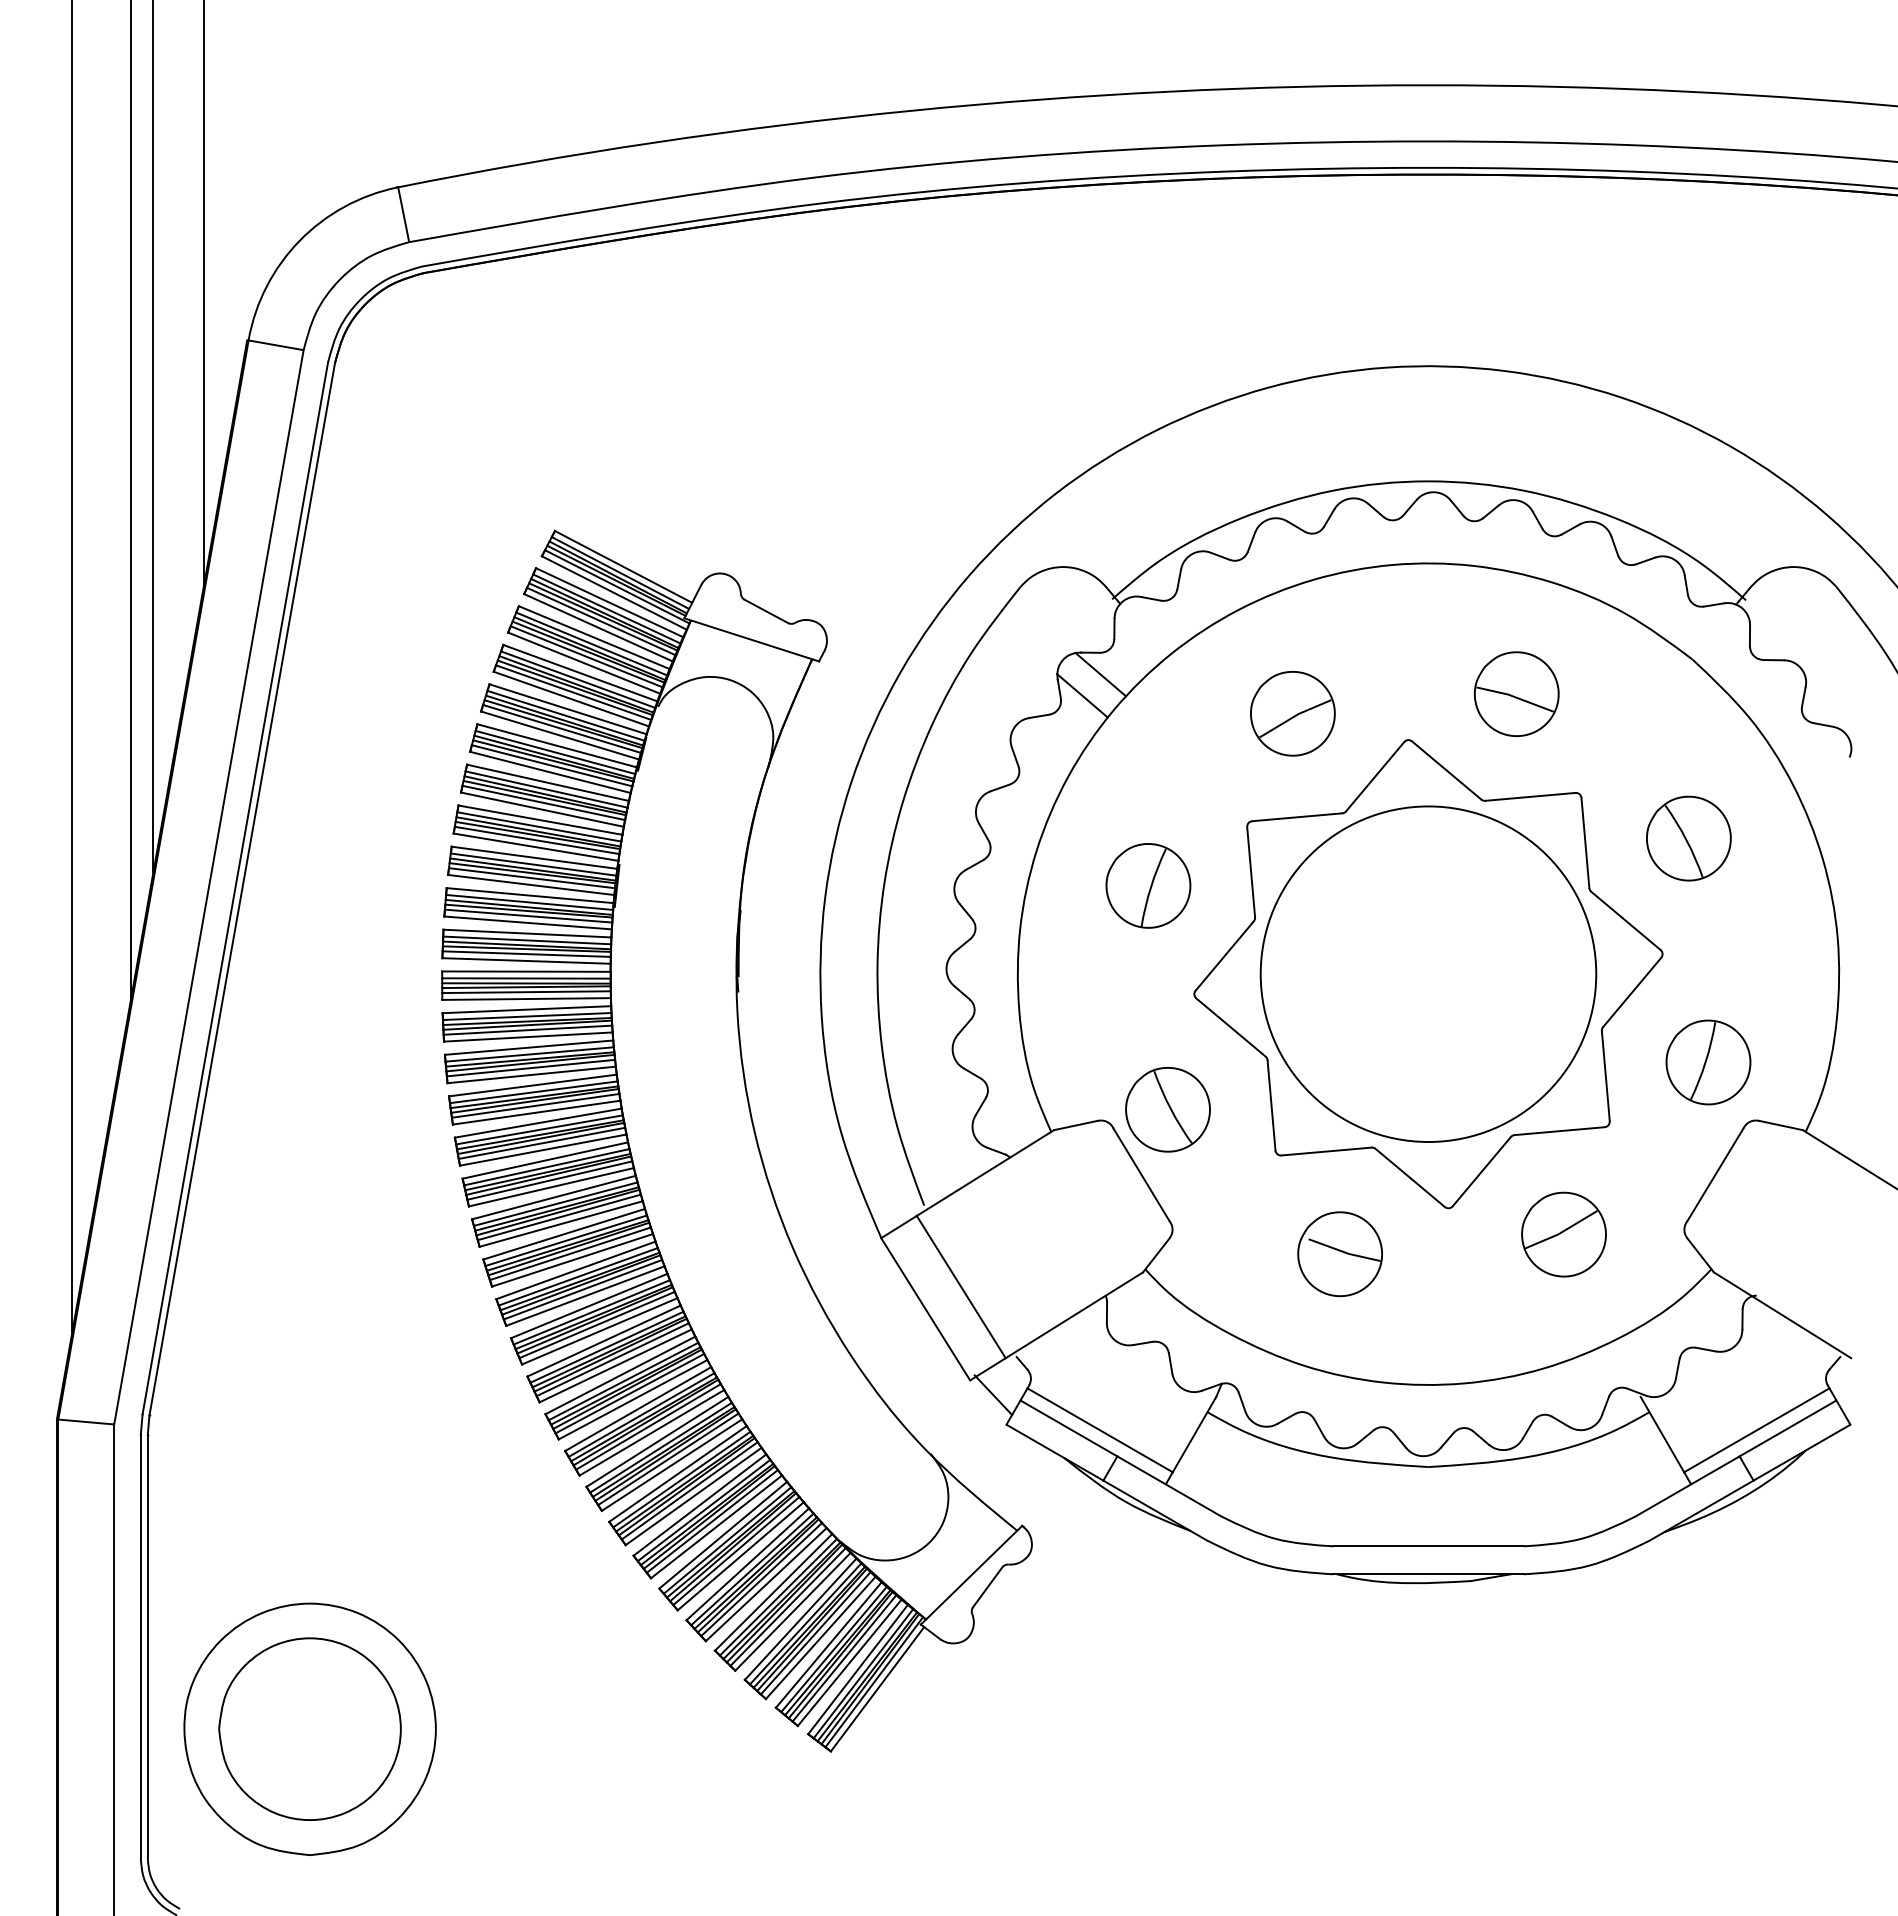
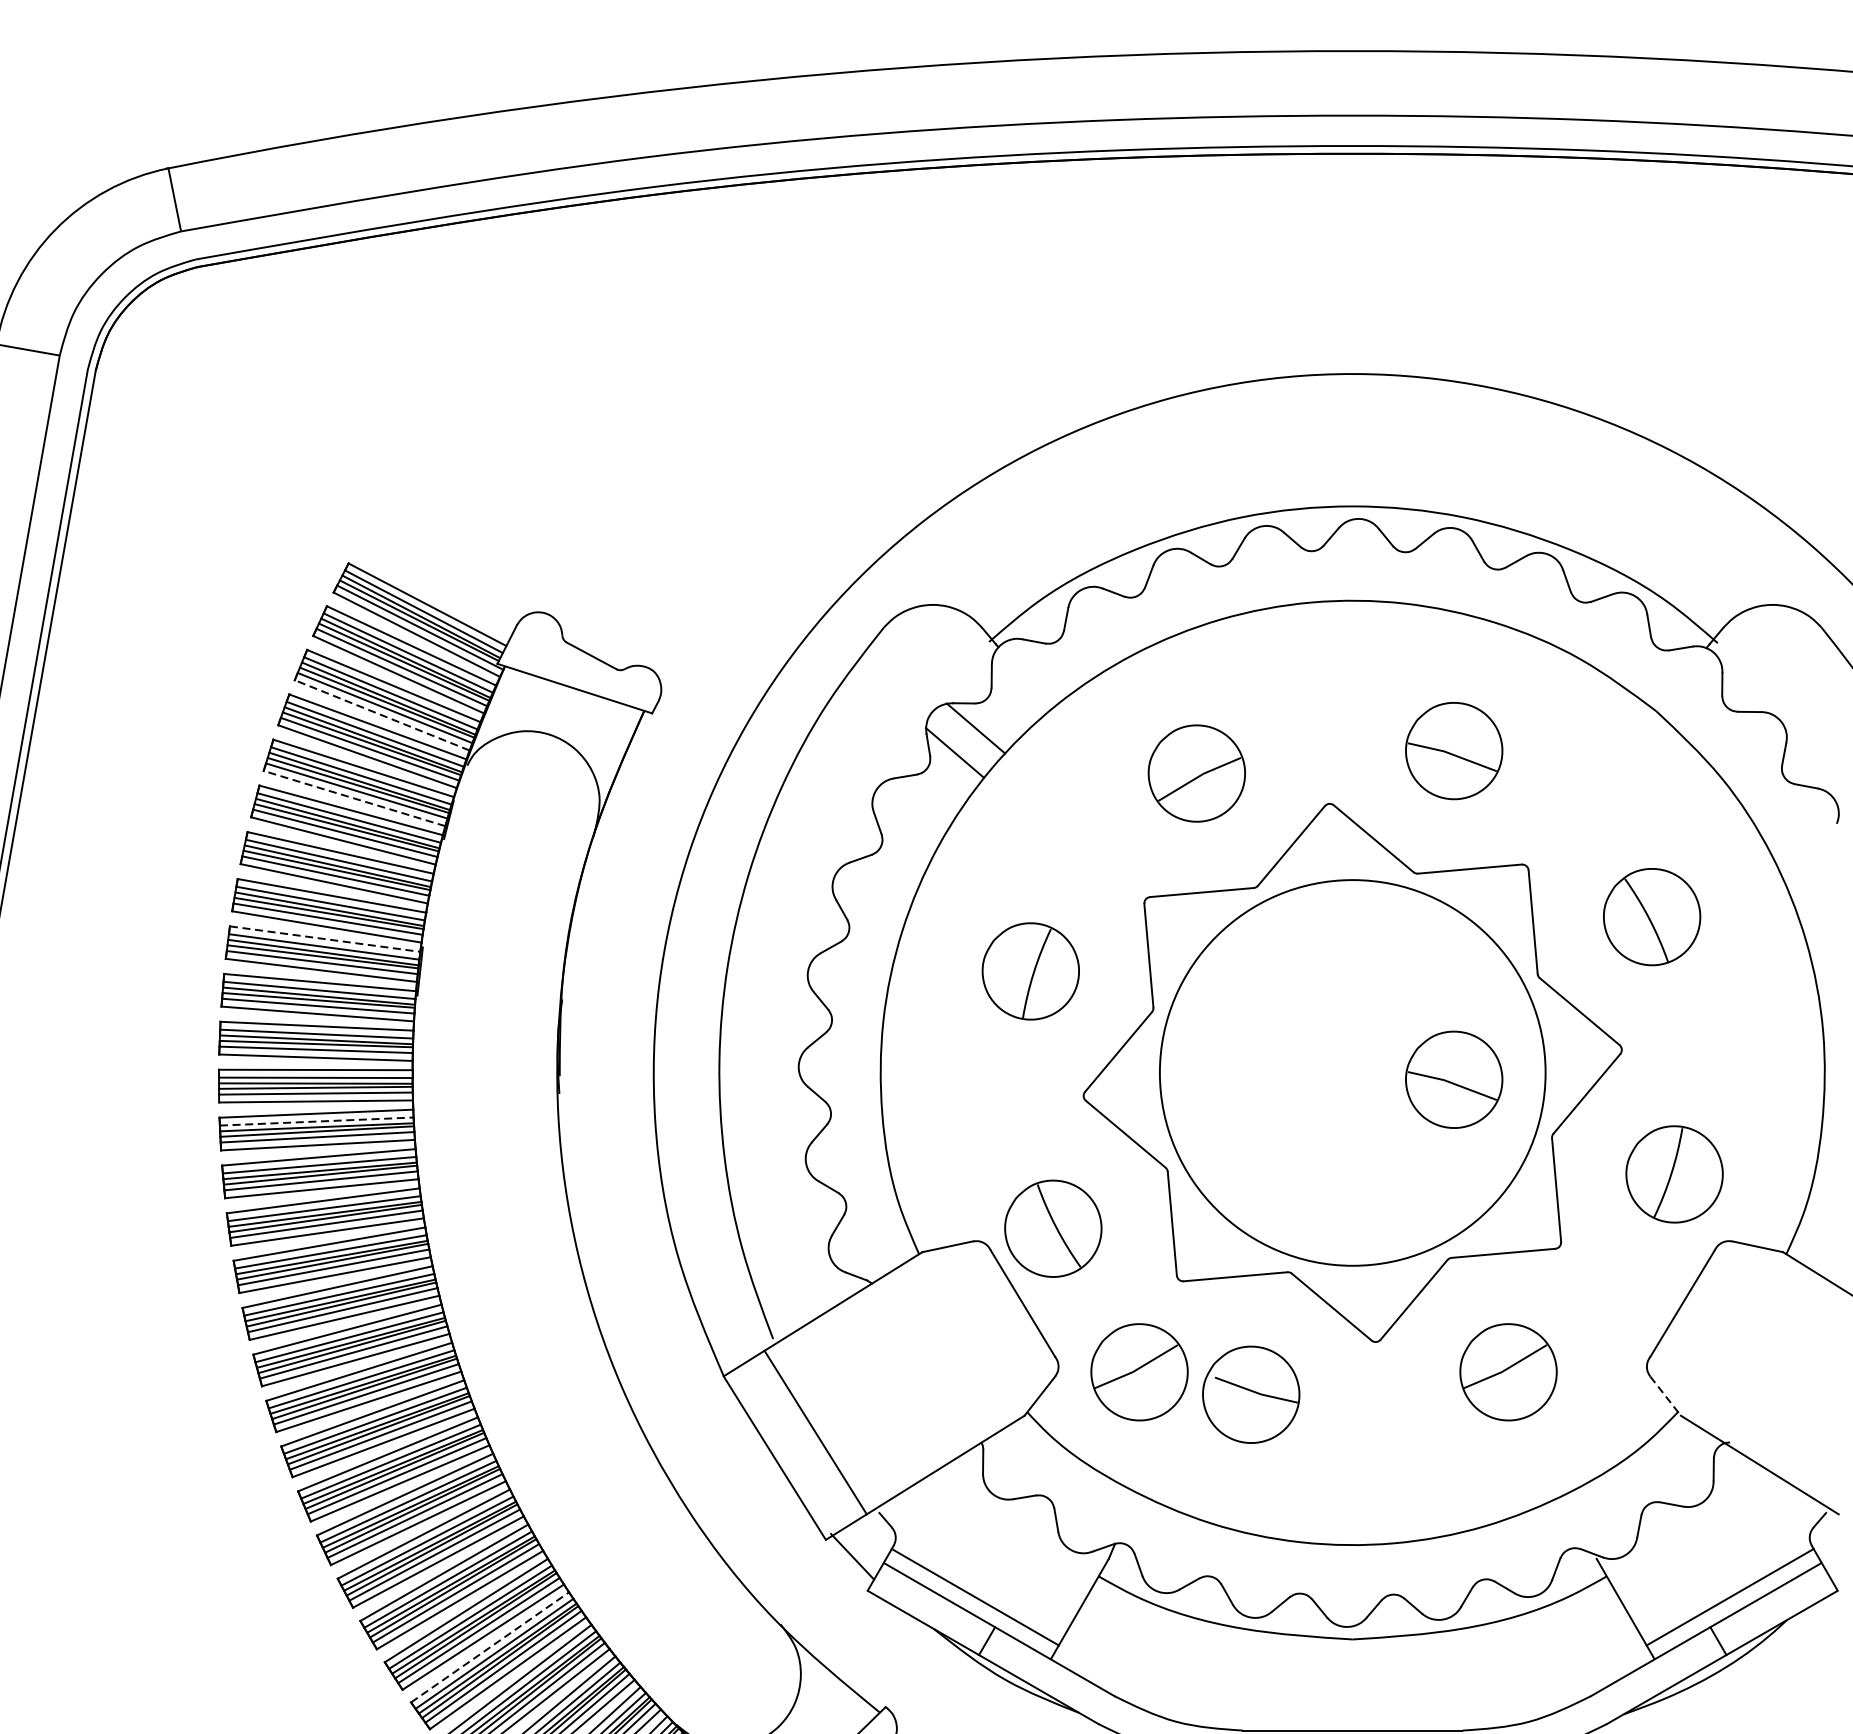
line: (584, 663) -> (382, 715), solid -> dashed
line: (560, 735) -> (355, 798), solid -> dashed
line: (534, 857) -> (325, 938), solid -> dashed
part: (1516, 979) -> (1453, 1079), added
line: (527, 1016) -> (317, 1121), solid -> dashed
part: (1242, 1234) -> (1138, 1372), added
line: (1700, 1255) -> (1665, 1396), solid -> dashed
line: (678, 1473) -> (490, 1646), solid -> dashed

